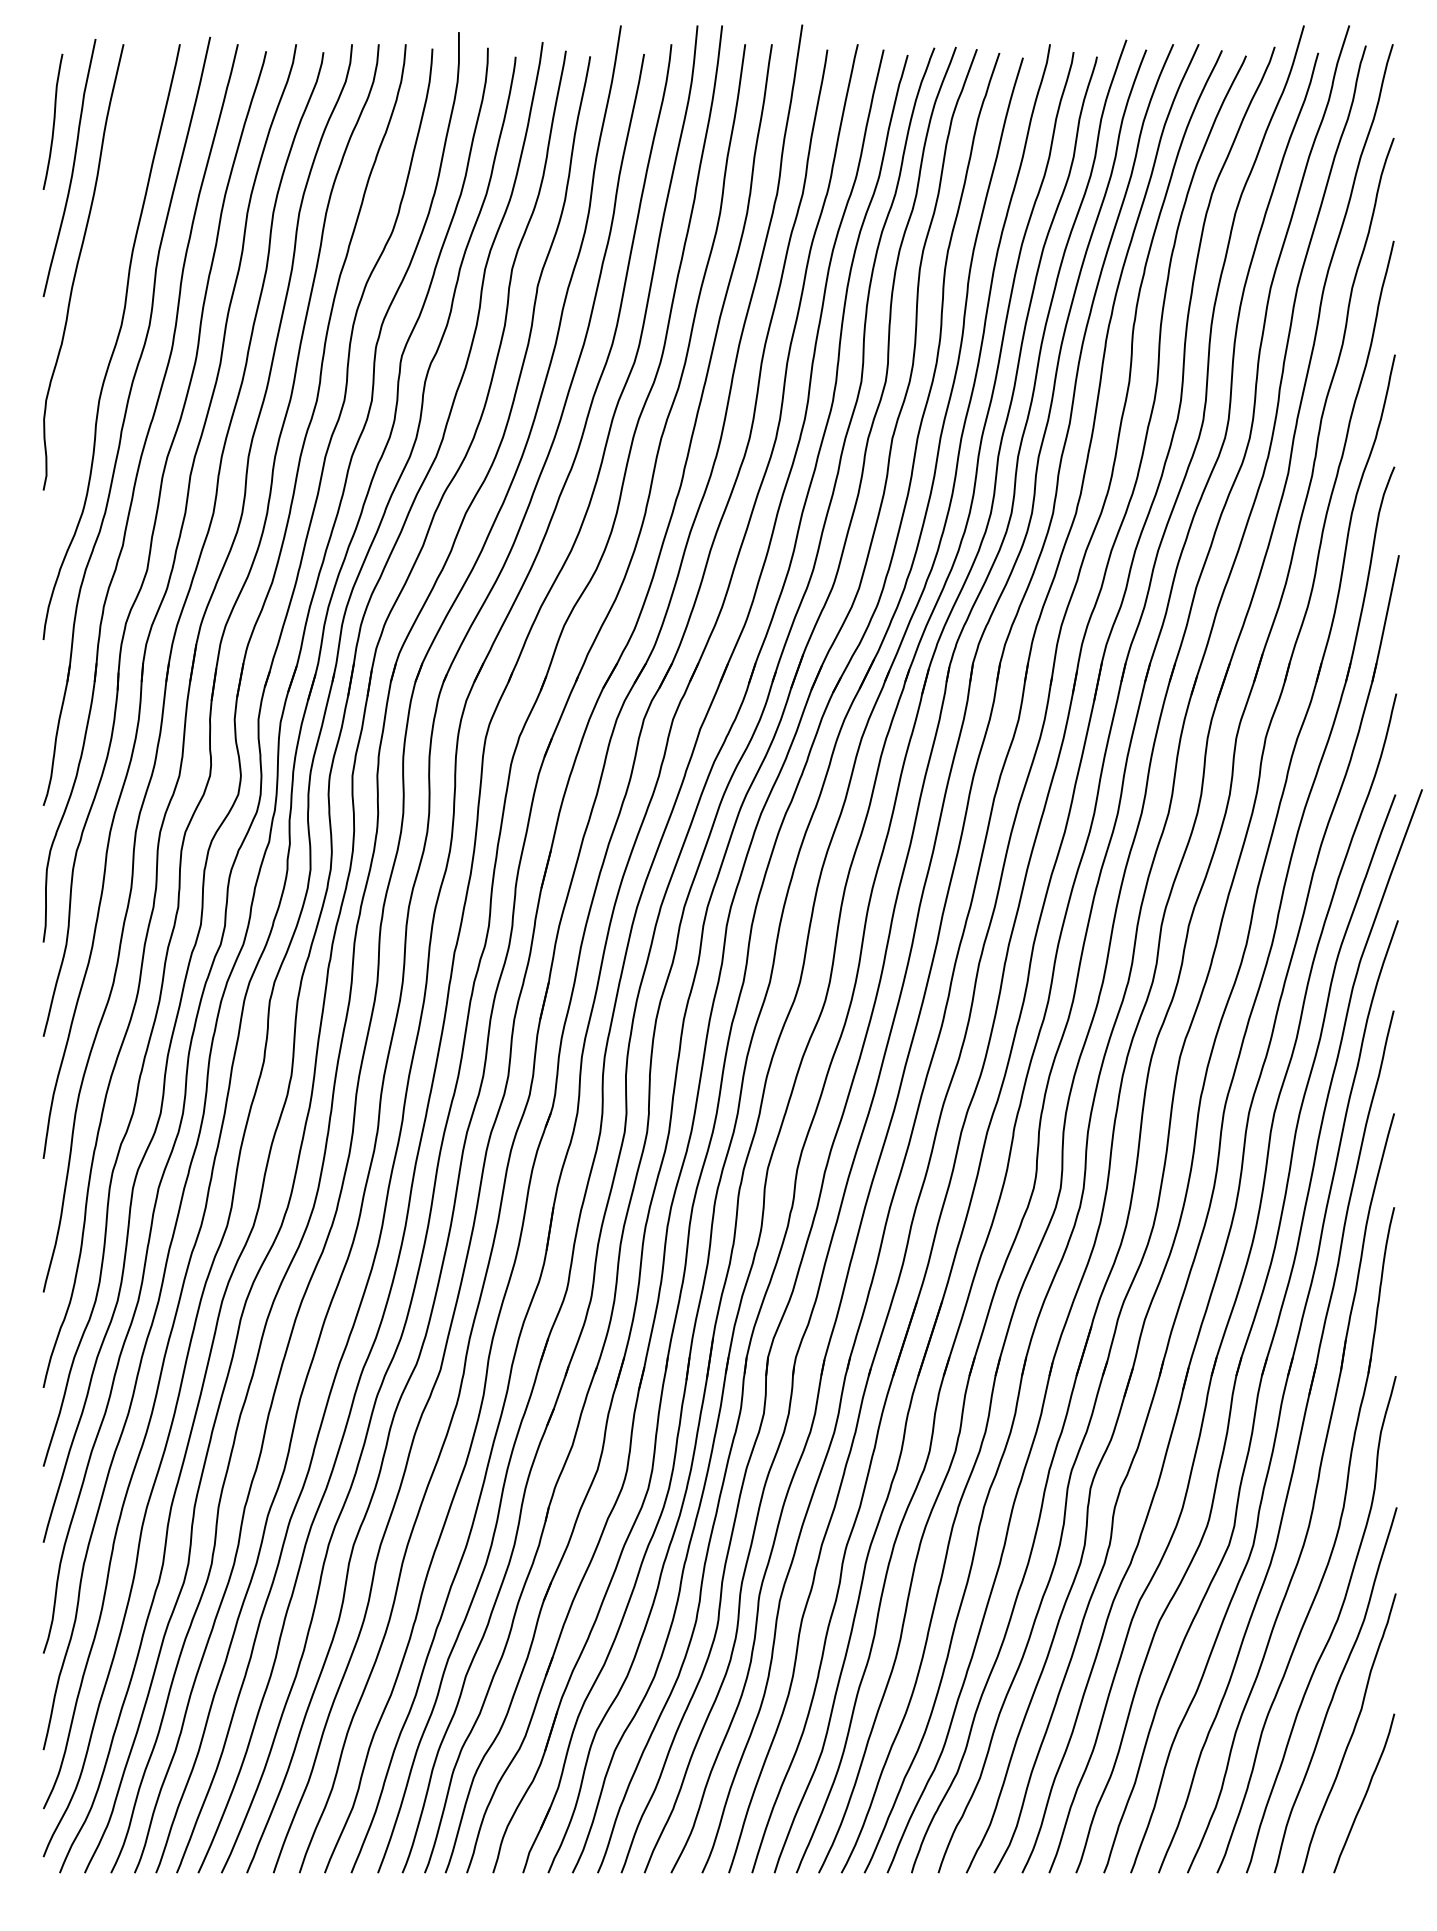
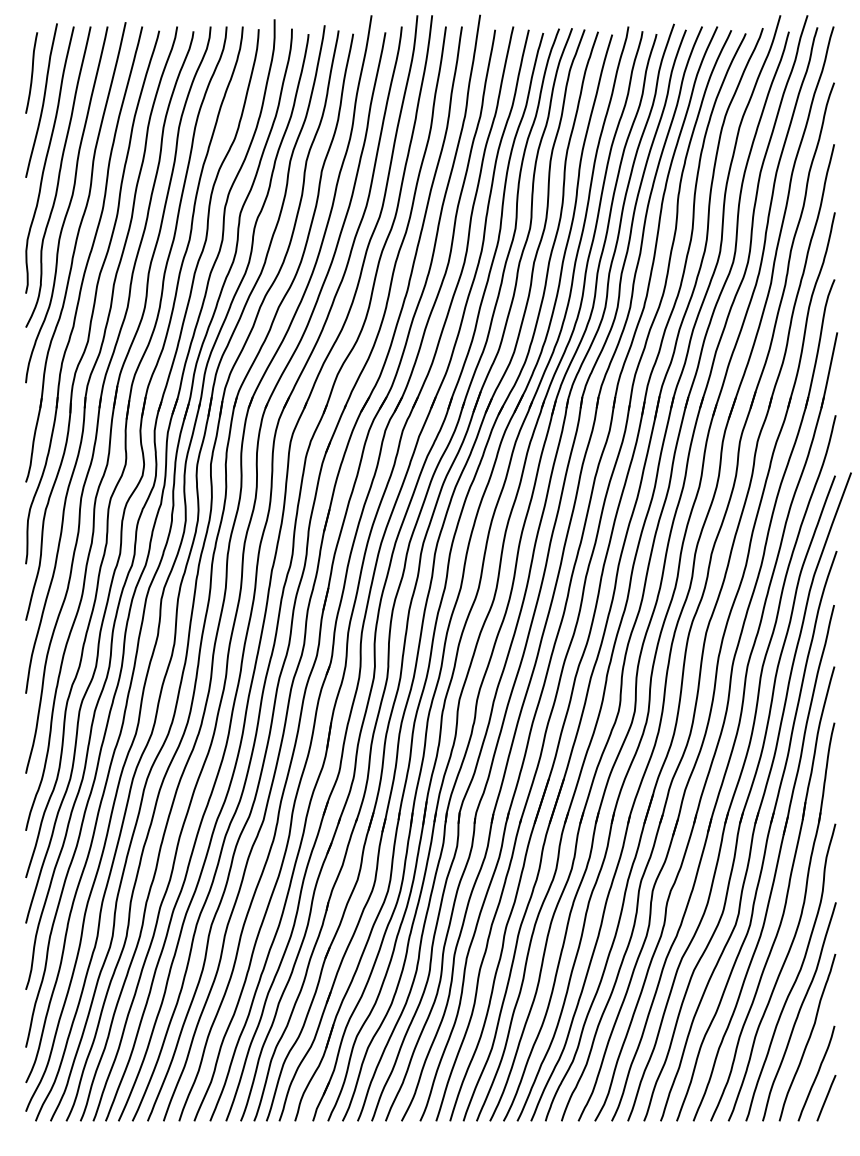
curve: (97, 294) -> (58, 176), added
line: (1380, 1835) -> (826, 1098), added

